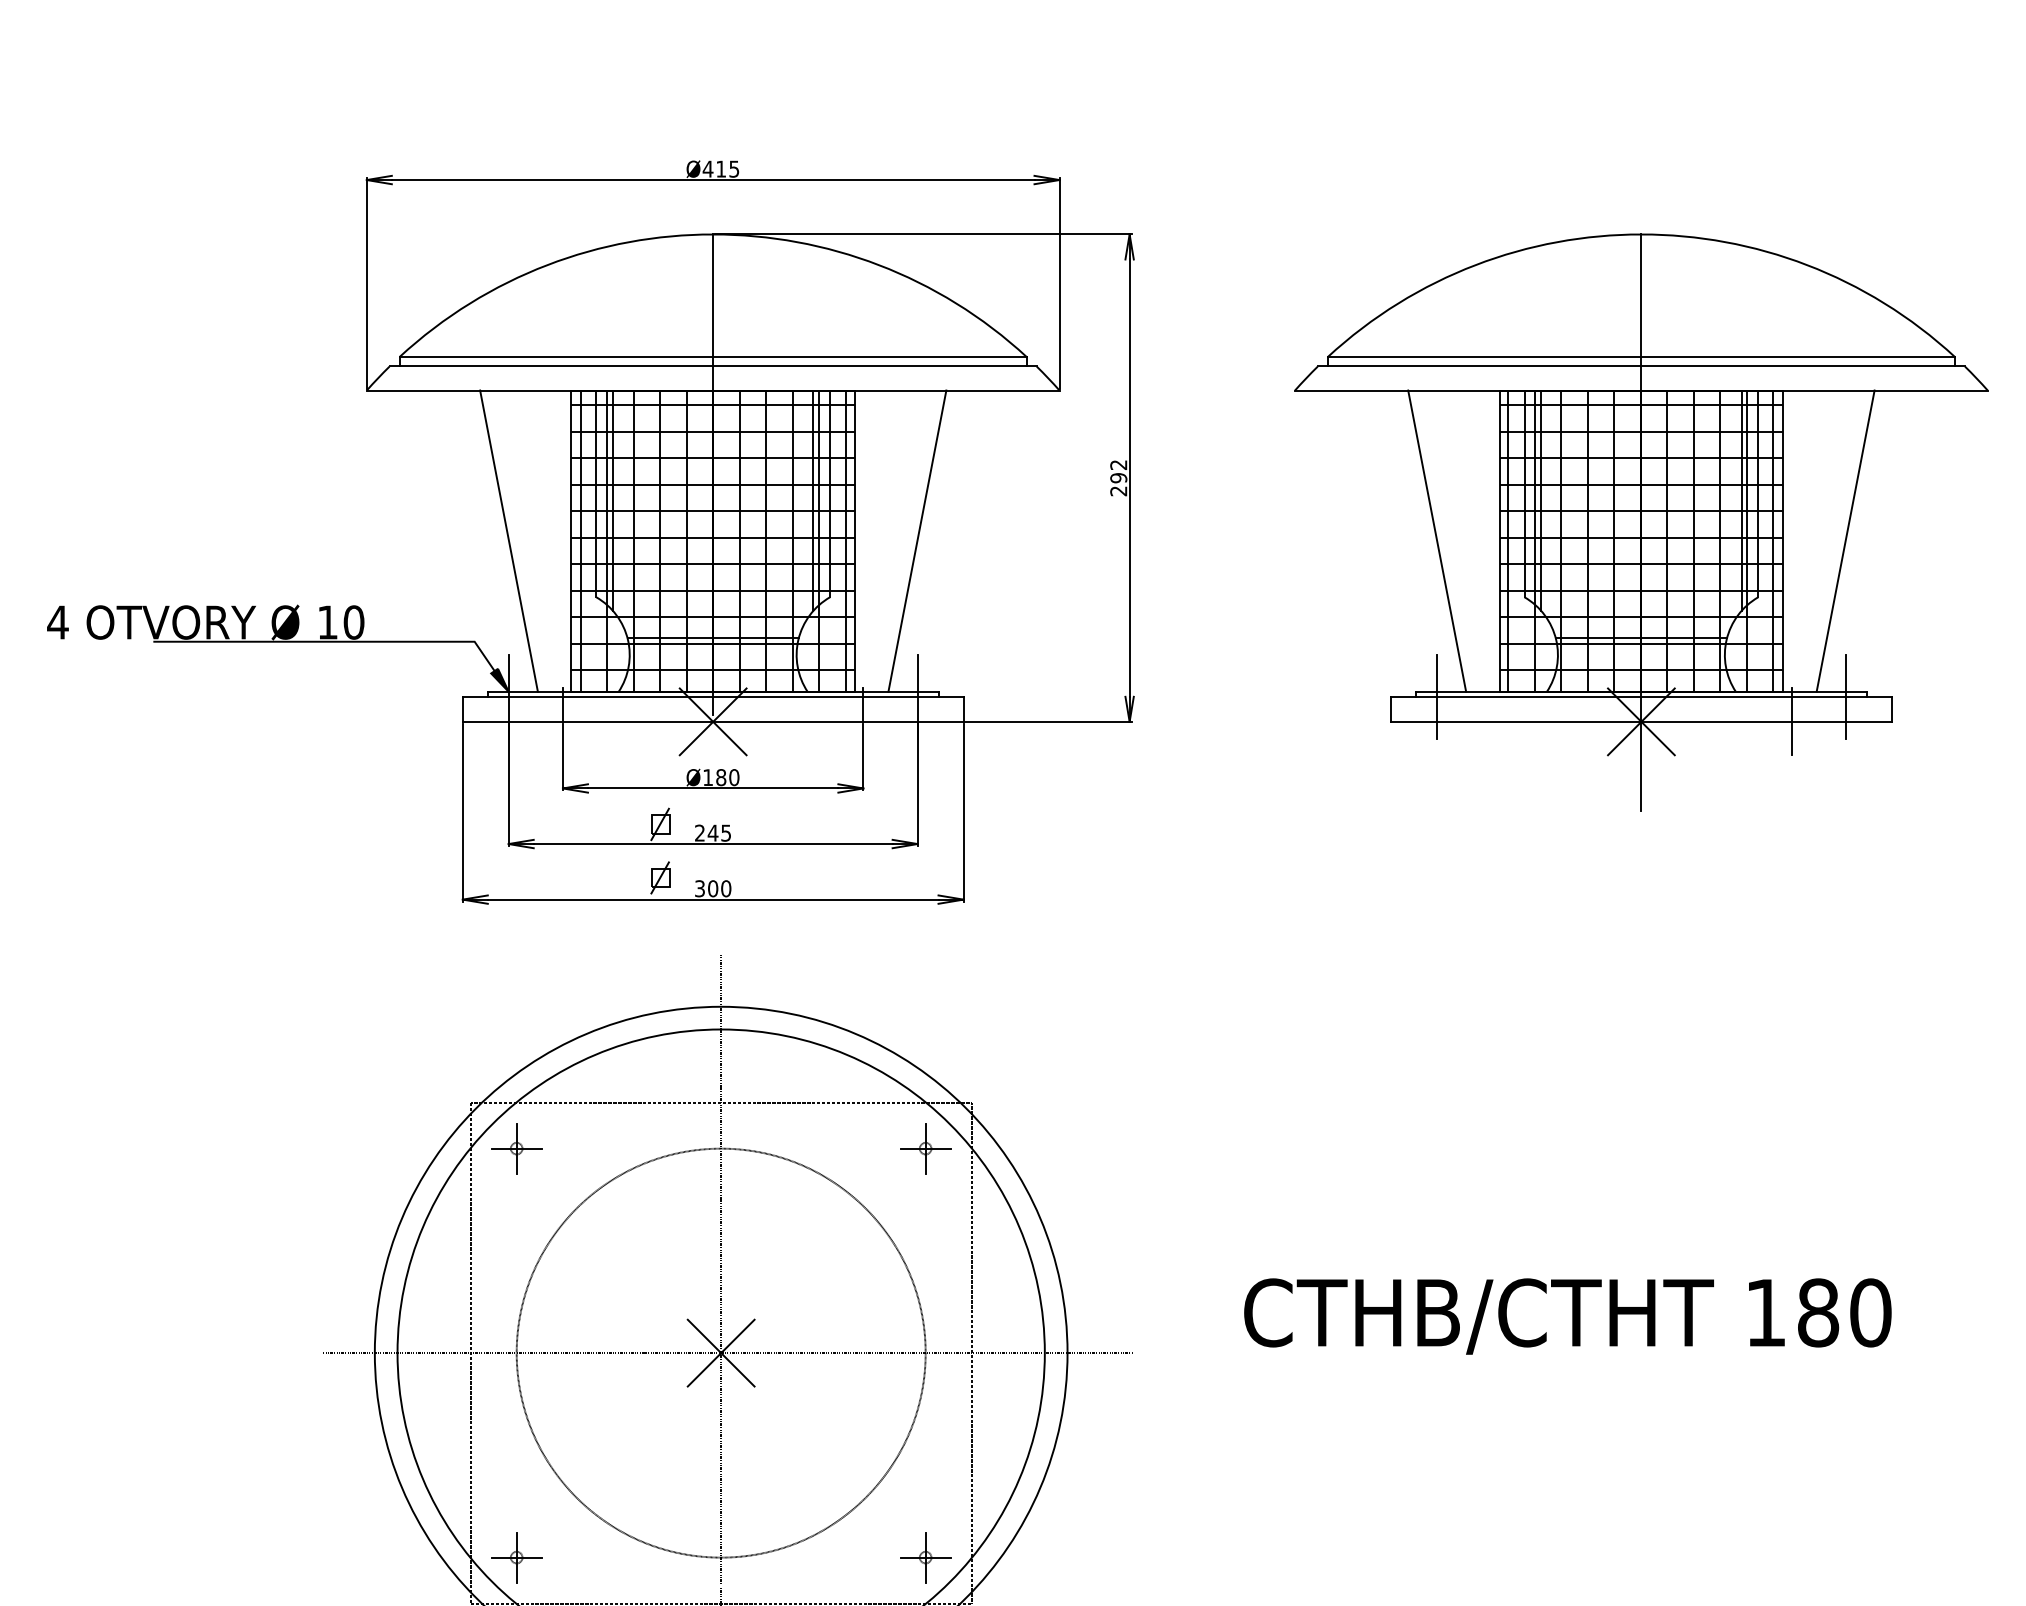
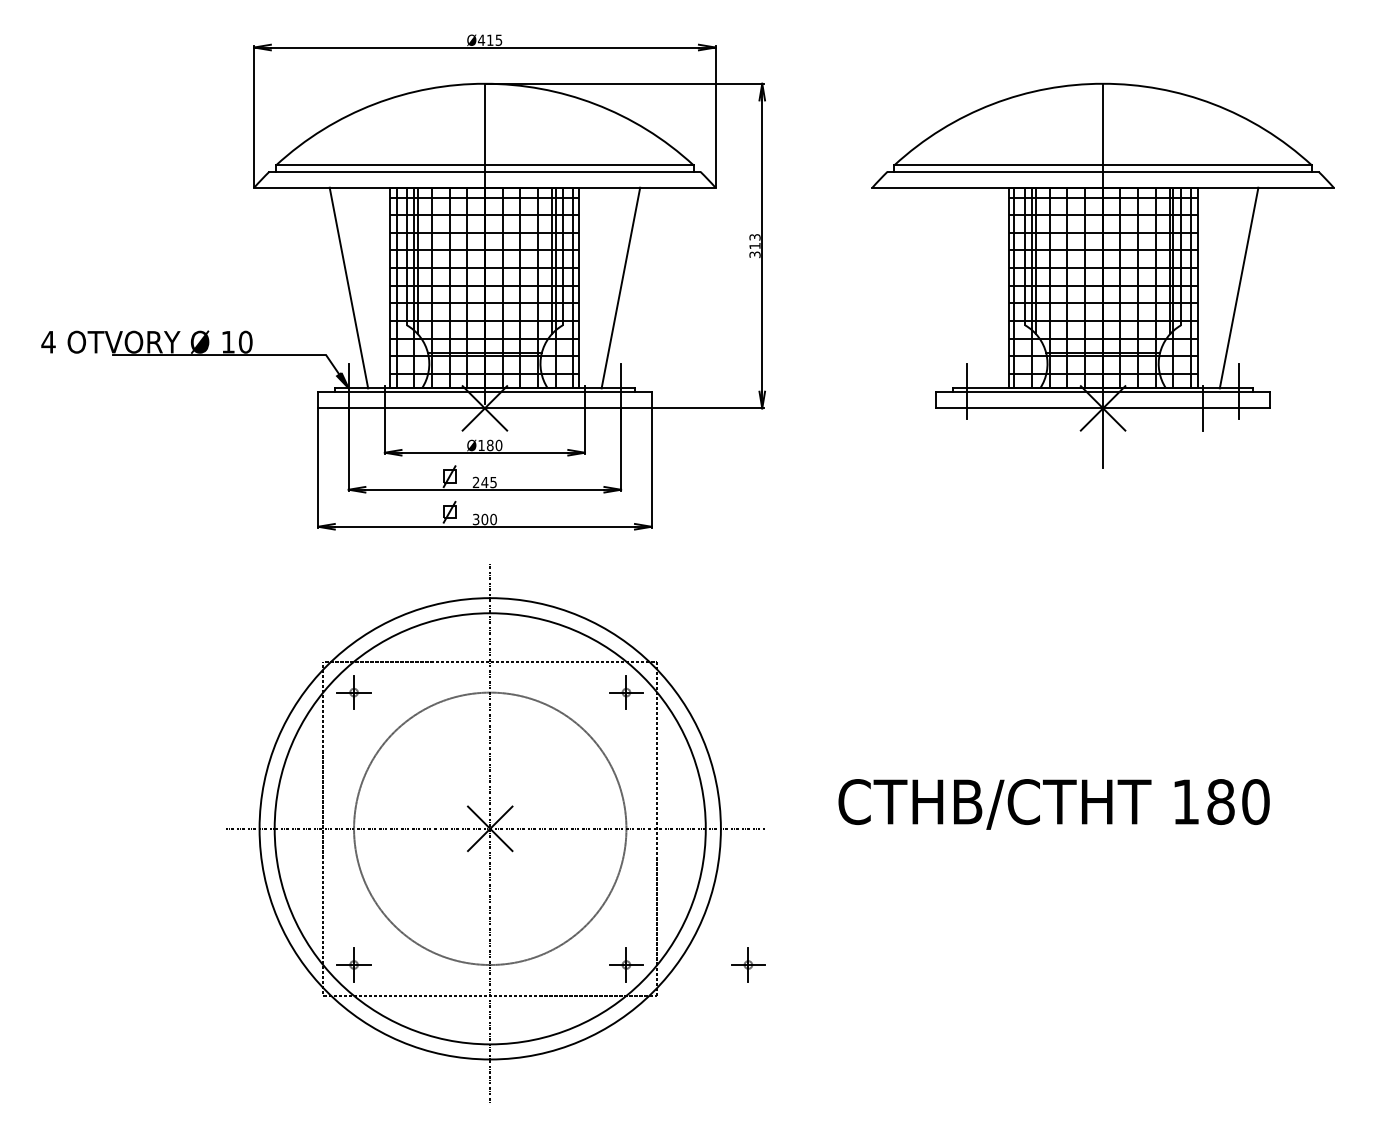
text: (1117, 477) -> (754, 245), 292 -> 313
line: (1436, 540) -> (966, 287), removed
part: (1108, 1556) -> (748, 964), added

